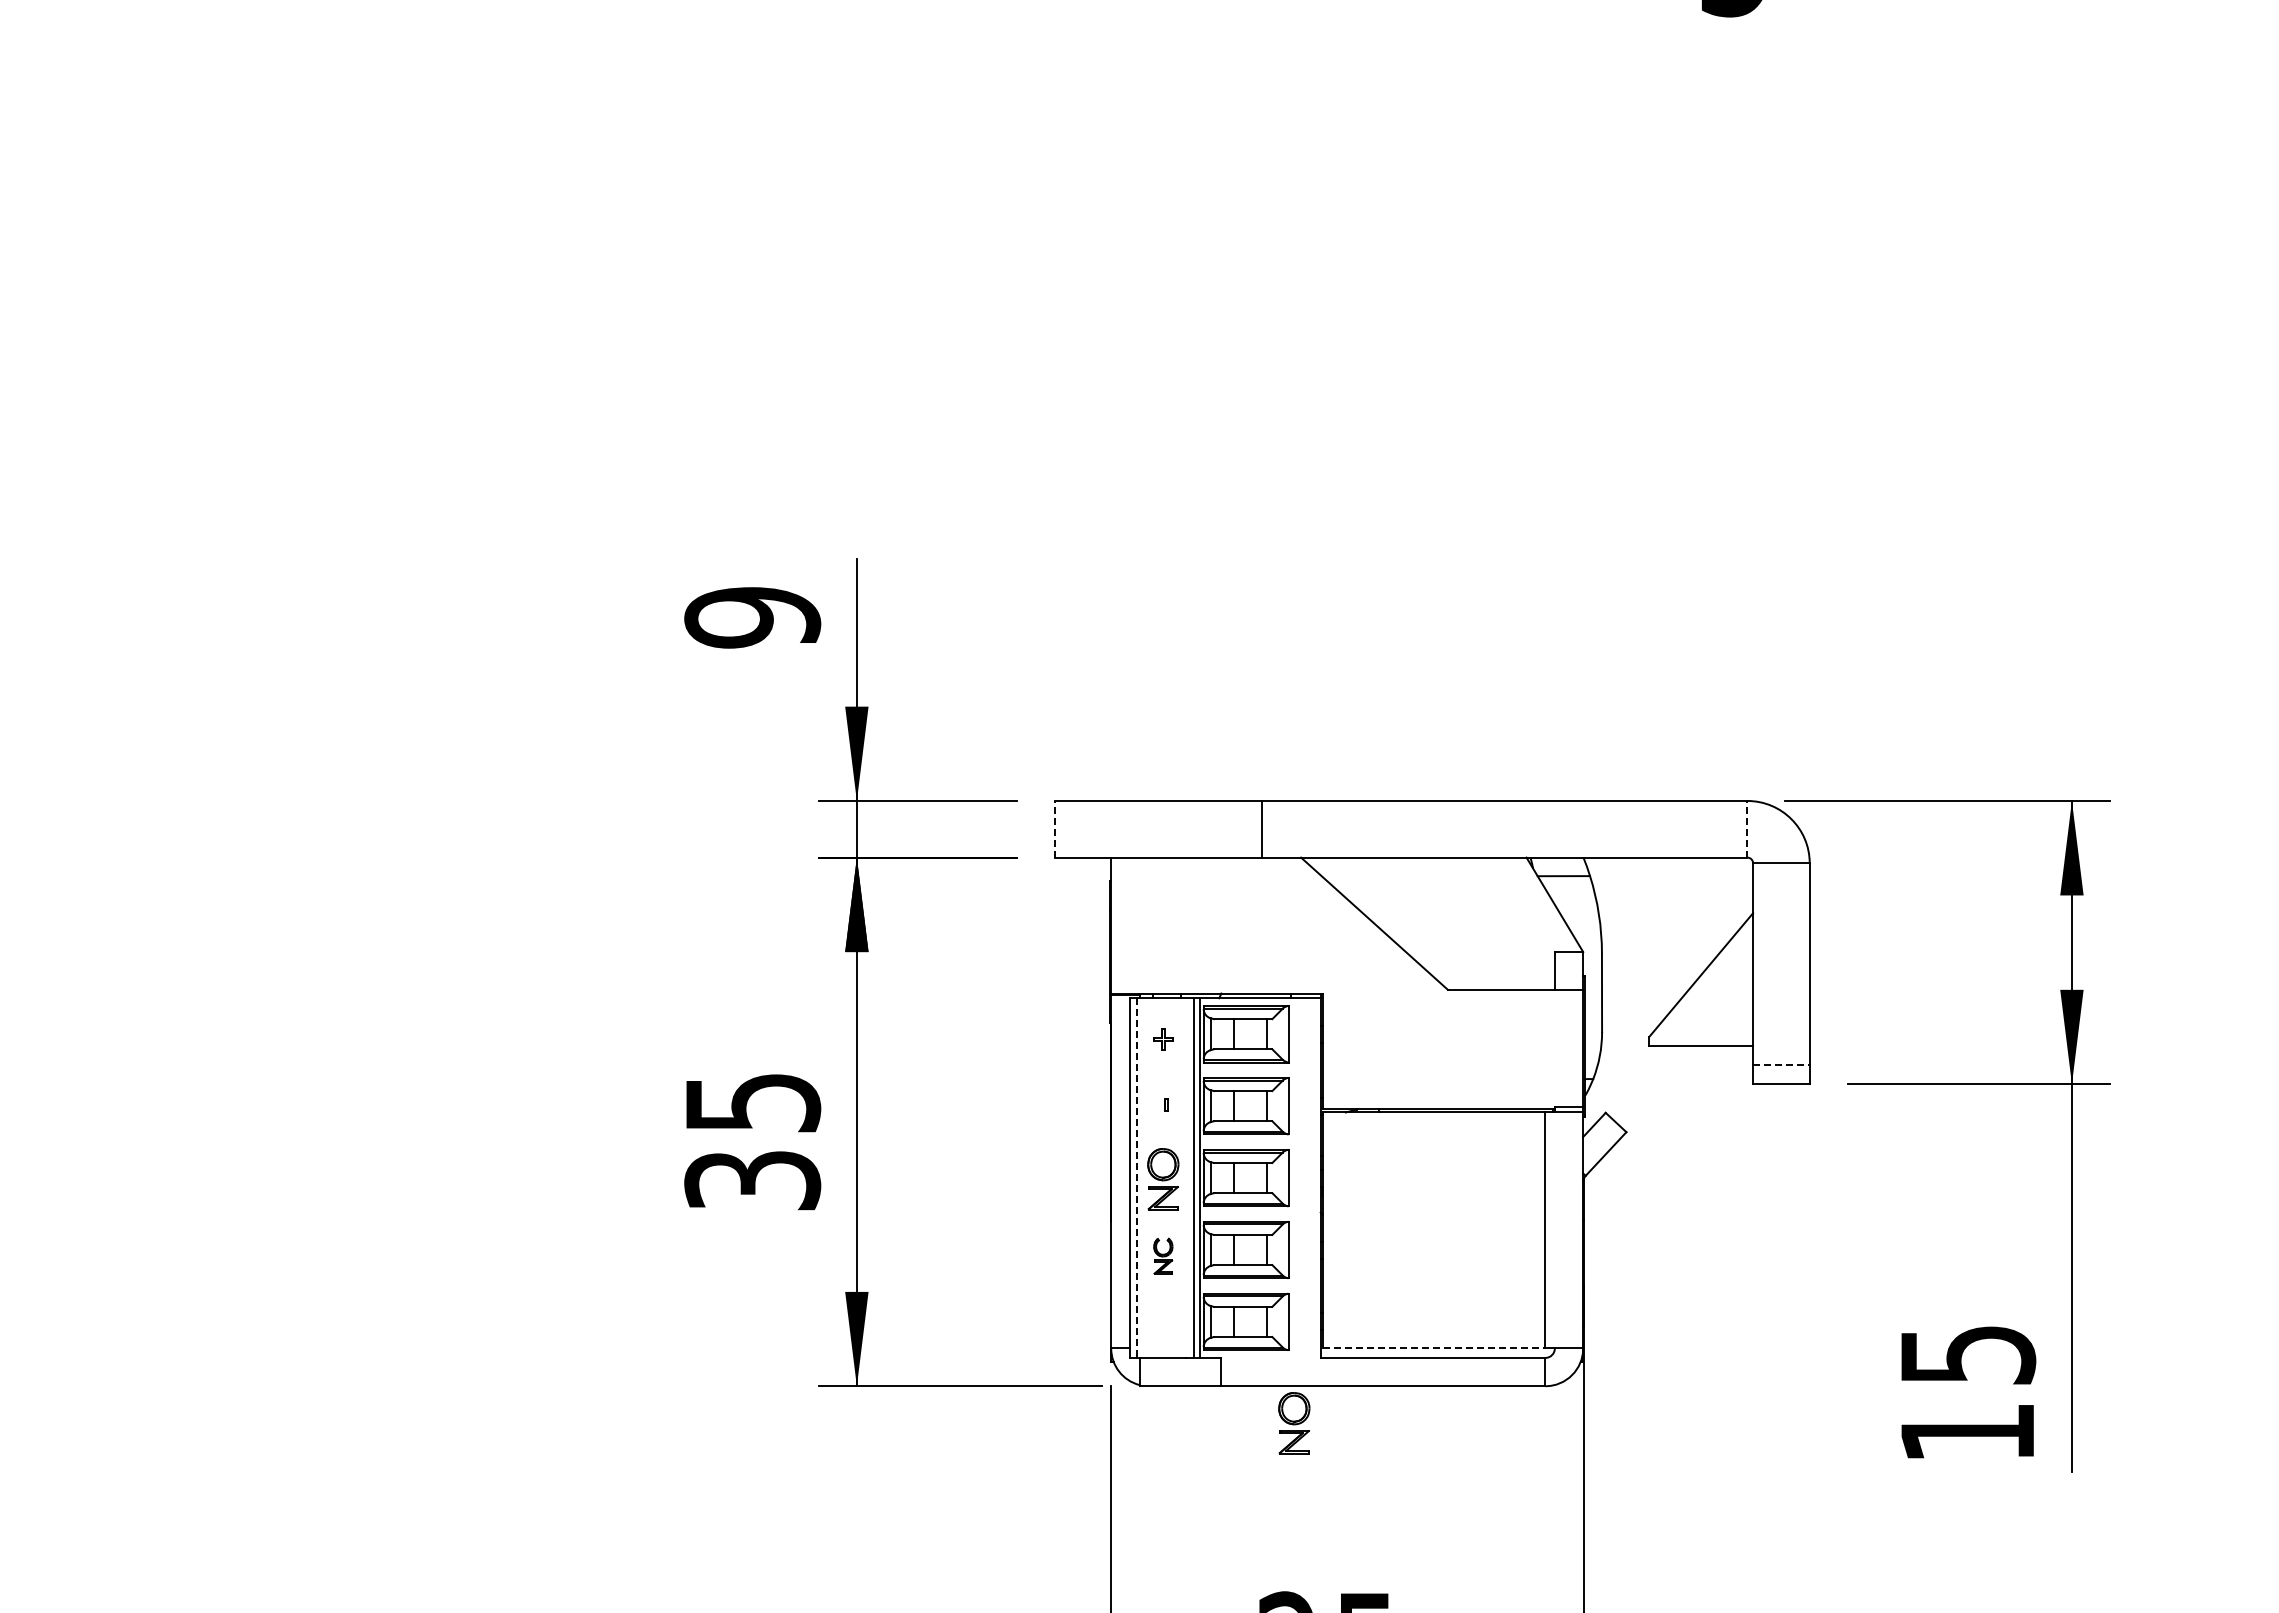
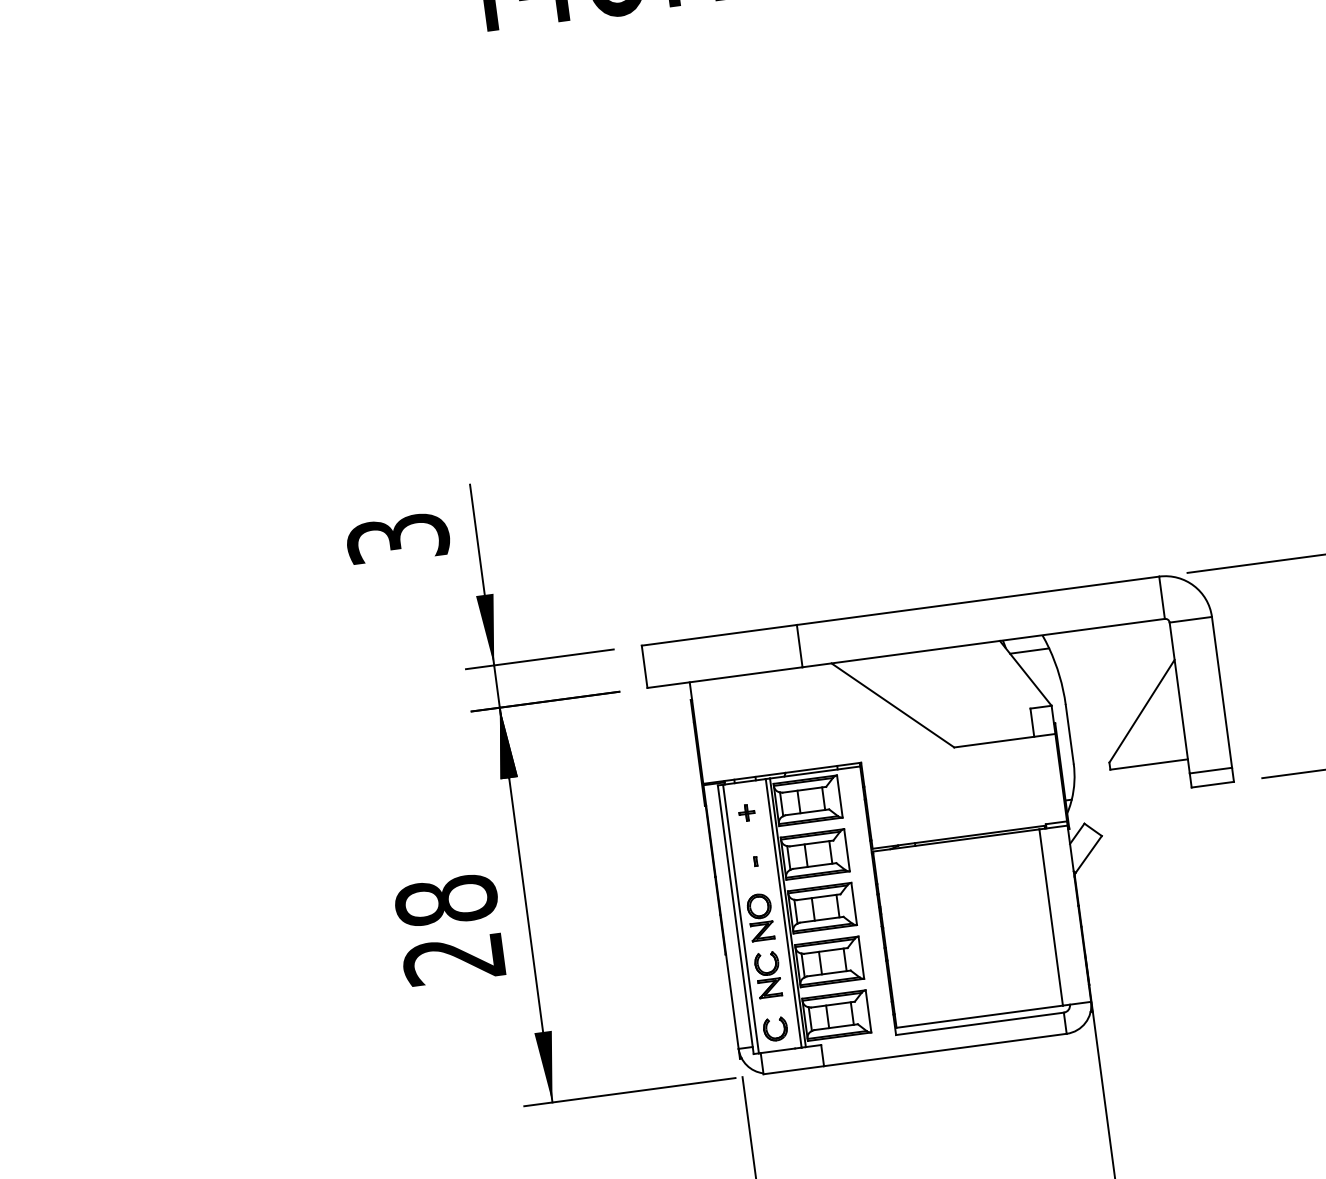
text: (752, 617) -> (397, 538), 9 -> 3
line: (1054, 828) -> (644, 666), dashed -> solid
line: (1747, 828) -> (1162, 597), dashed -> solid
line: (1781, 1065) -> (1211, 770), dashed -> solid
text: (752, 1141) -> (450, 930), 35 -> 28
line: (1137, 1178) -> (741, 919), dashed -> solid
part: (1163, 1256) -> (768, 974), size x1.67
part: (1152, 1328) -> (767, 1029), added
line: (1434, 1348) -> (980, 1016), dashed -> solid
part: (1294, 1423) -> (883, 1086), removed

